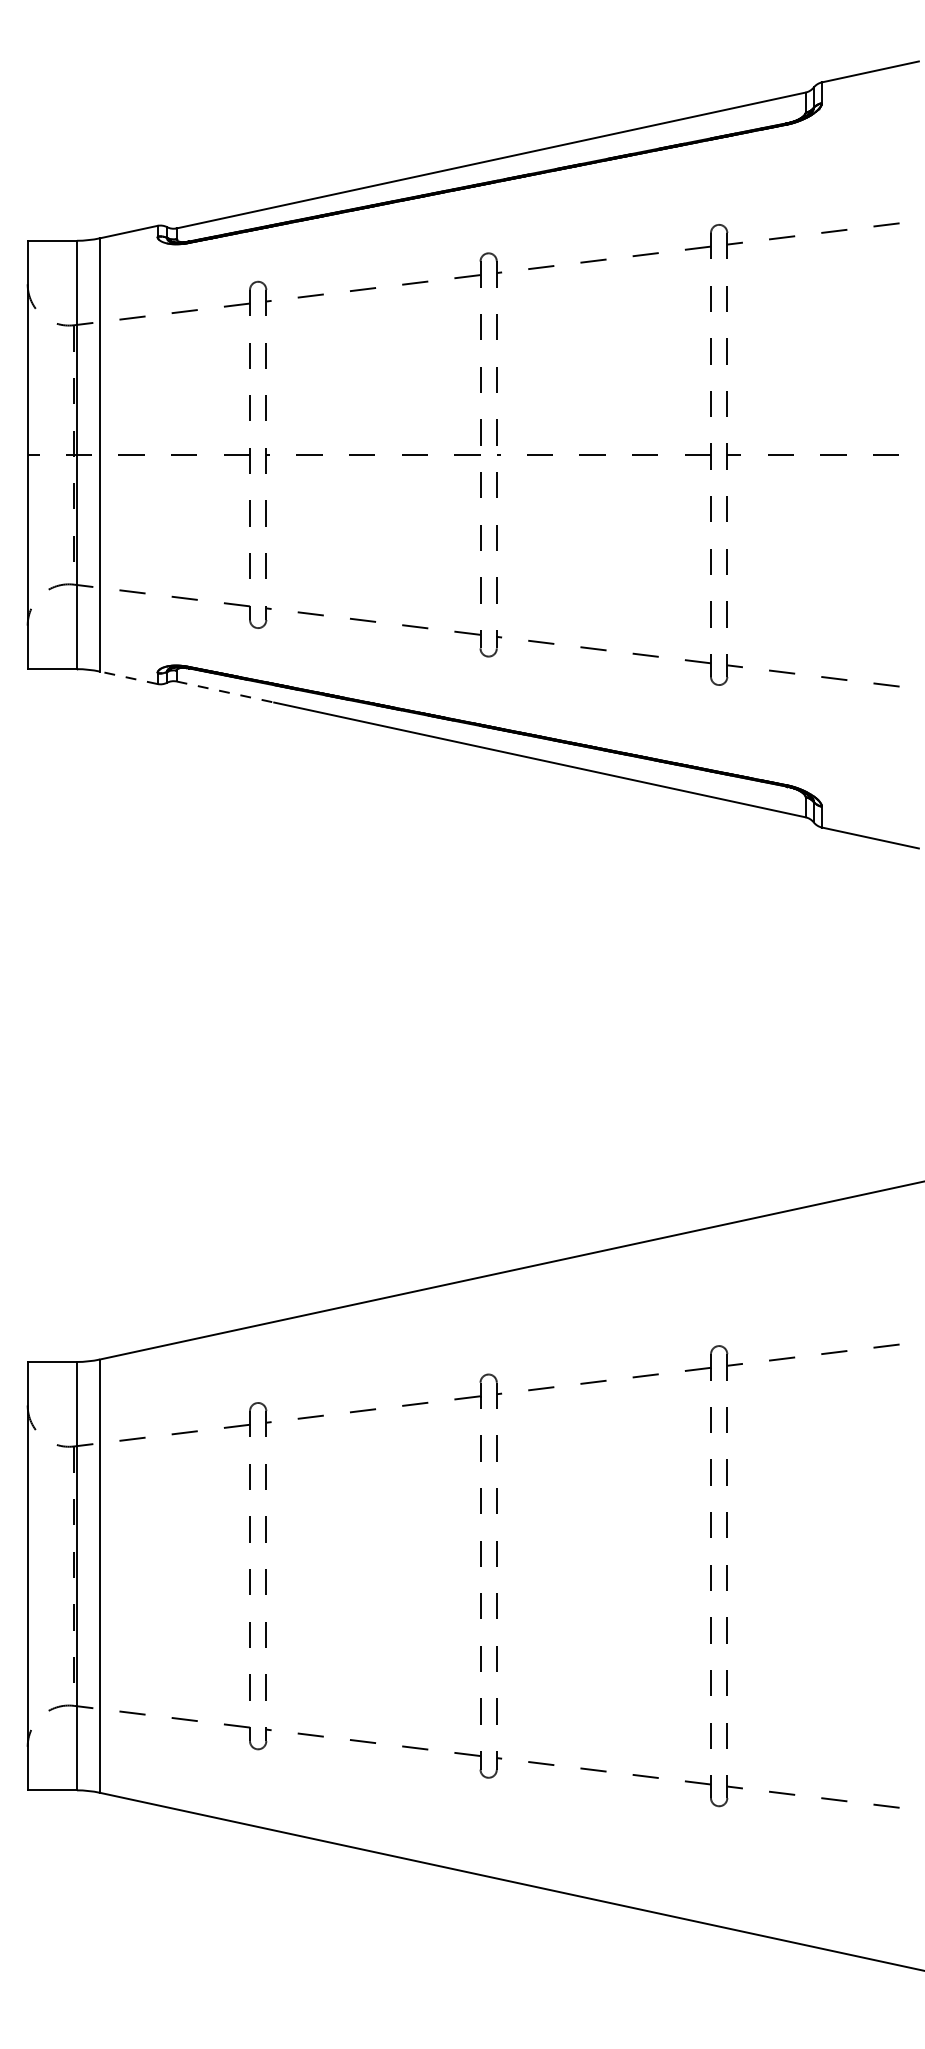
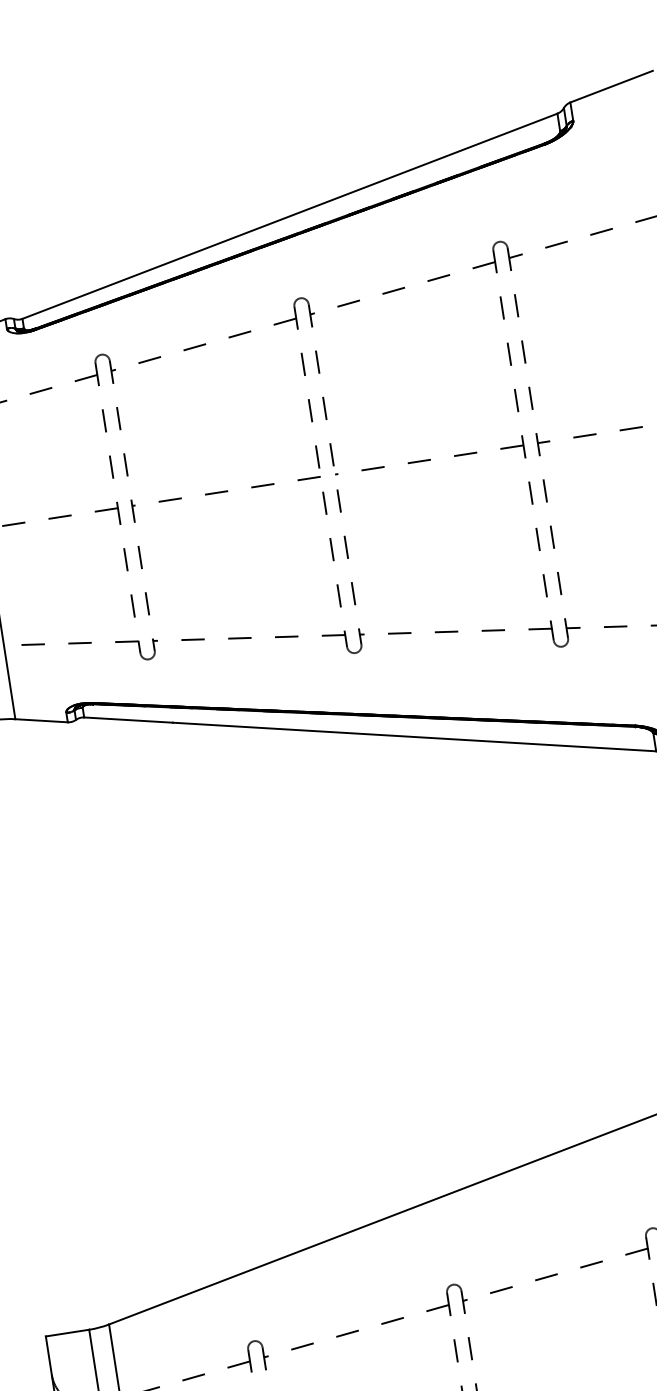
line: (128, 677) -> (41, 720), dashed -> solid
line: (225, 692) -> (128, 720), dashed -> solid

